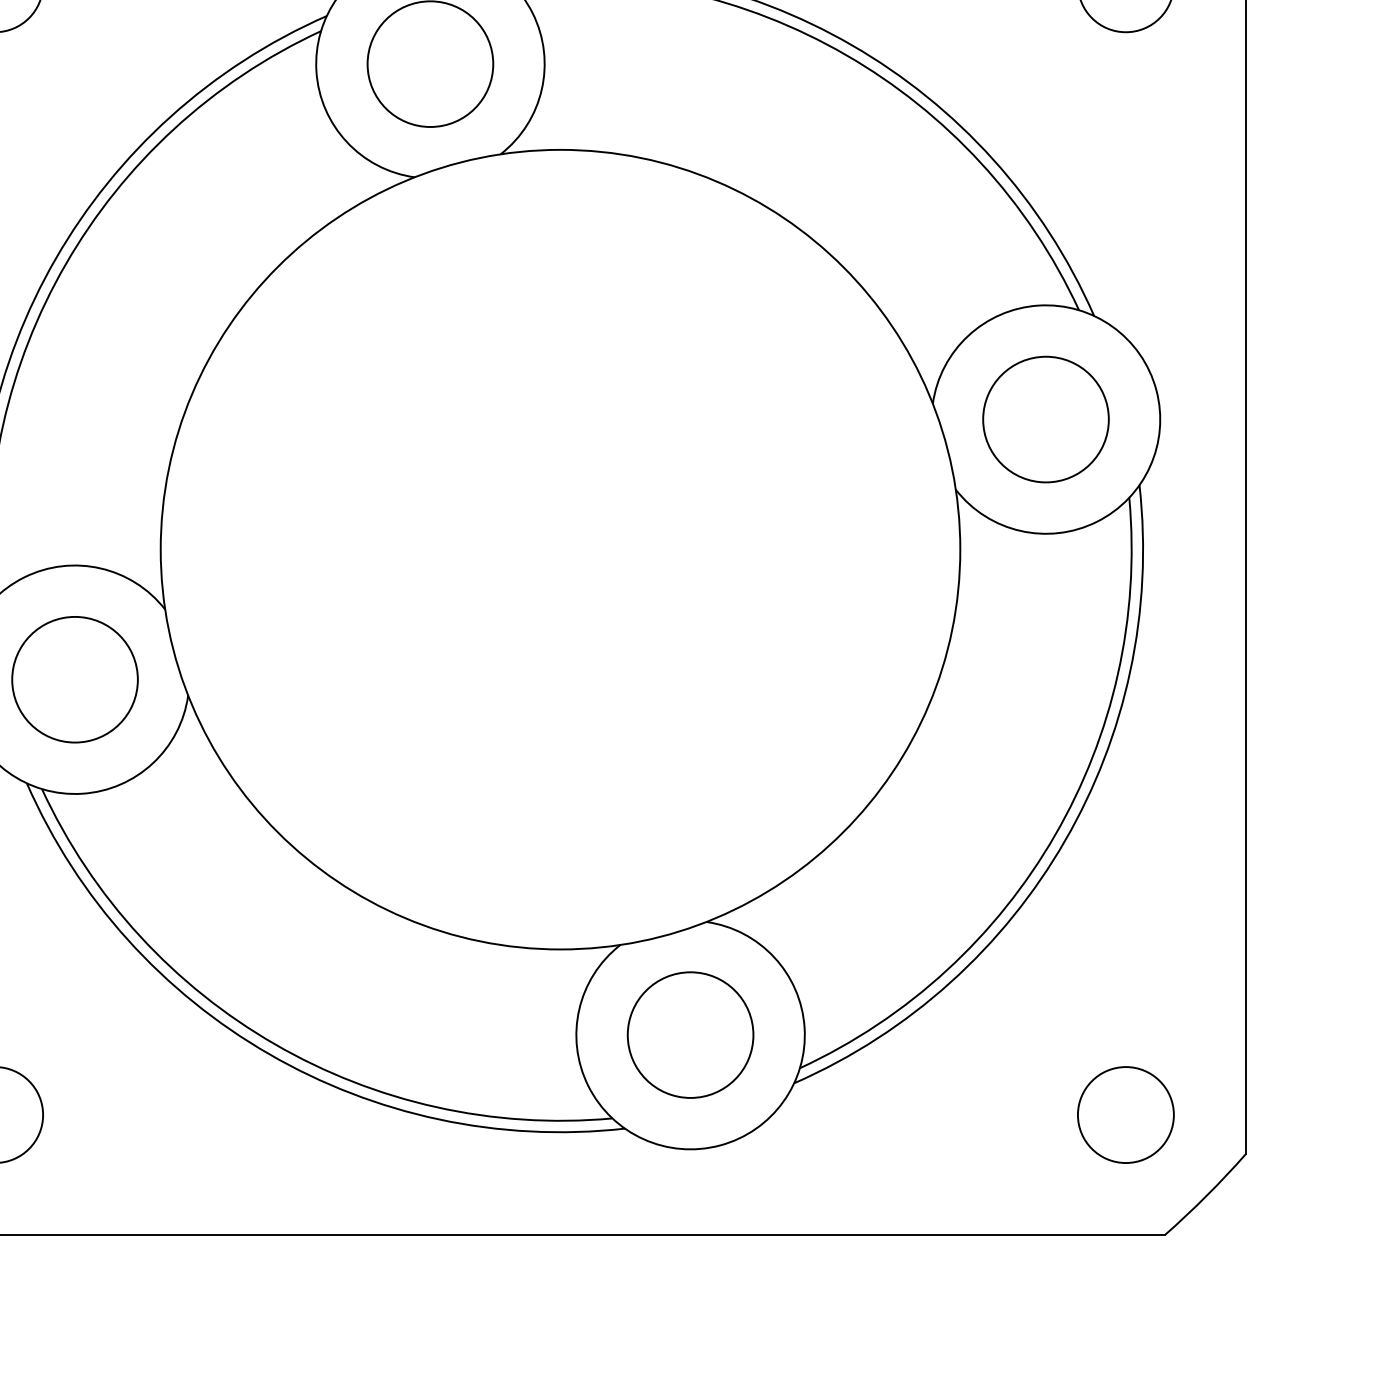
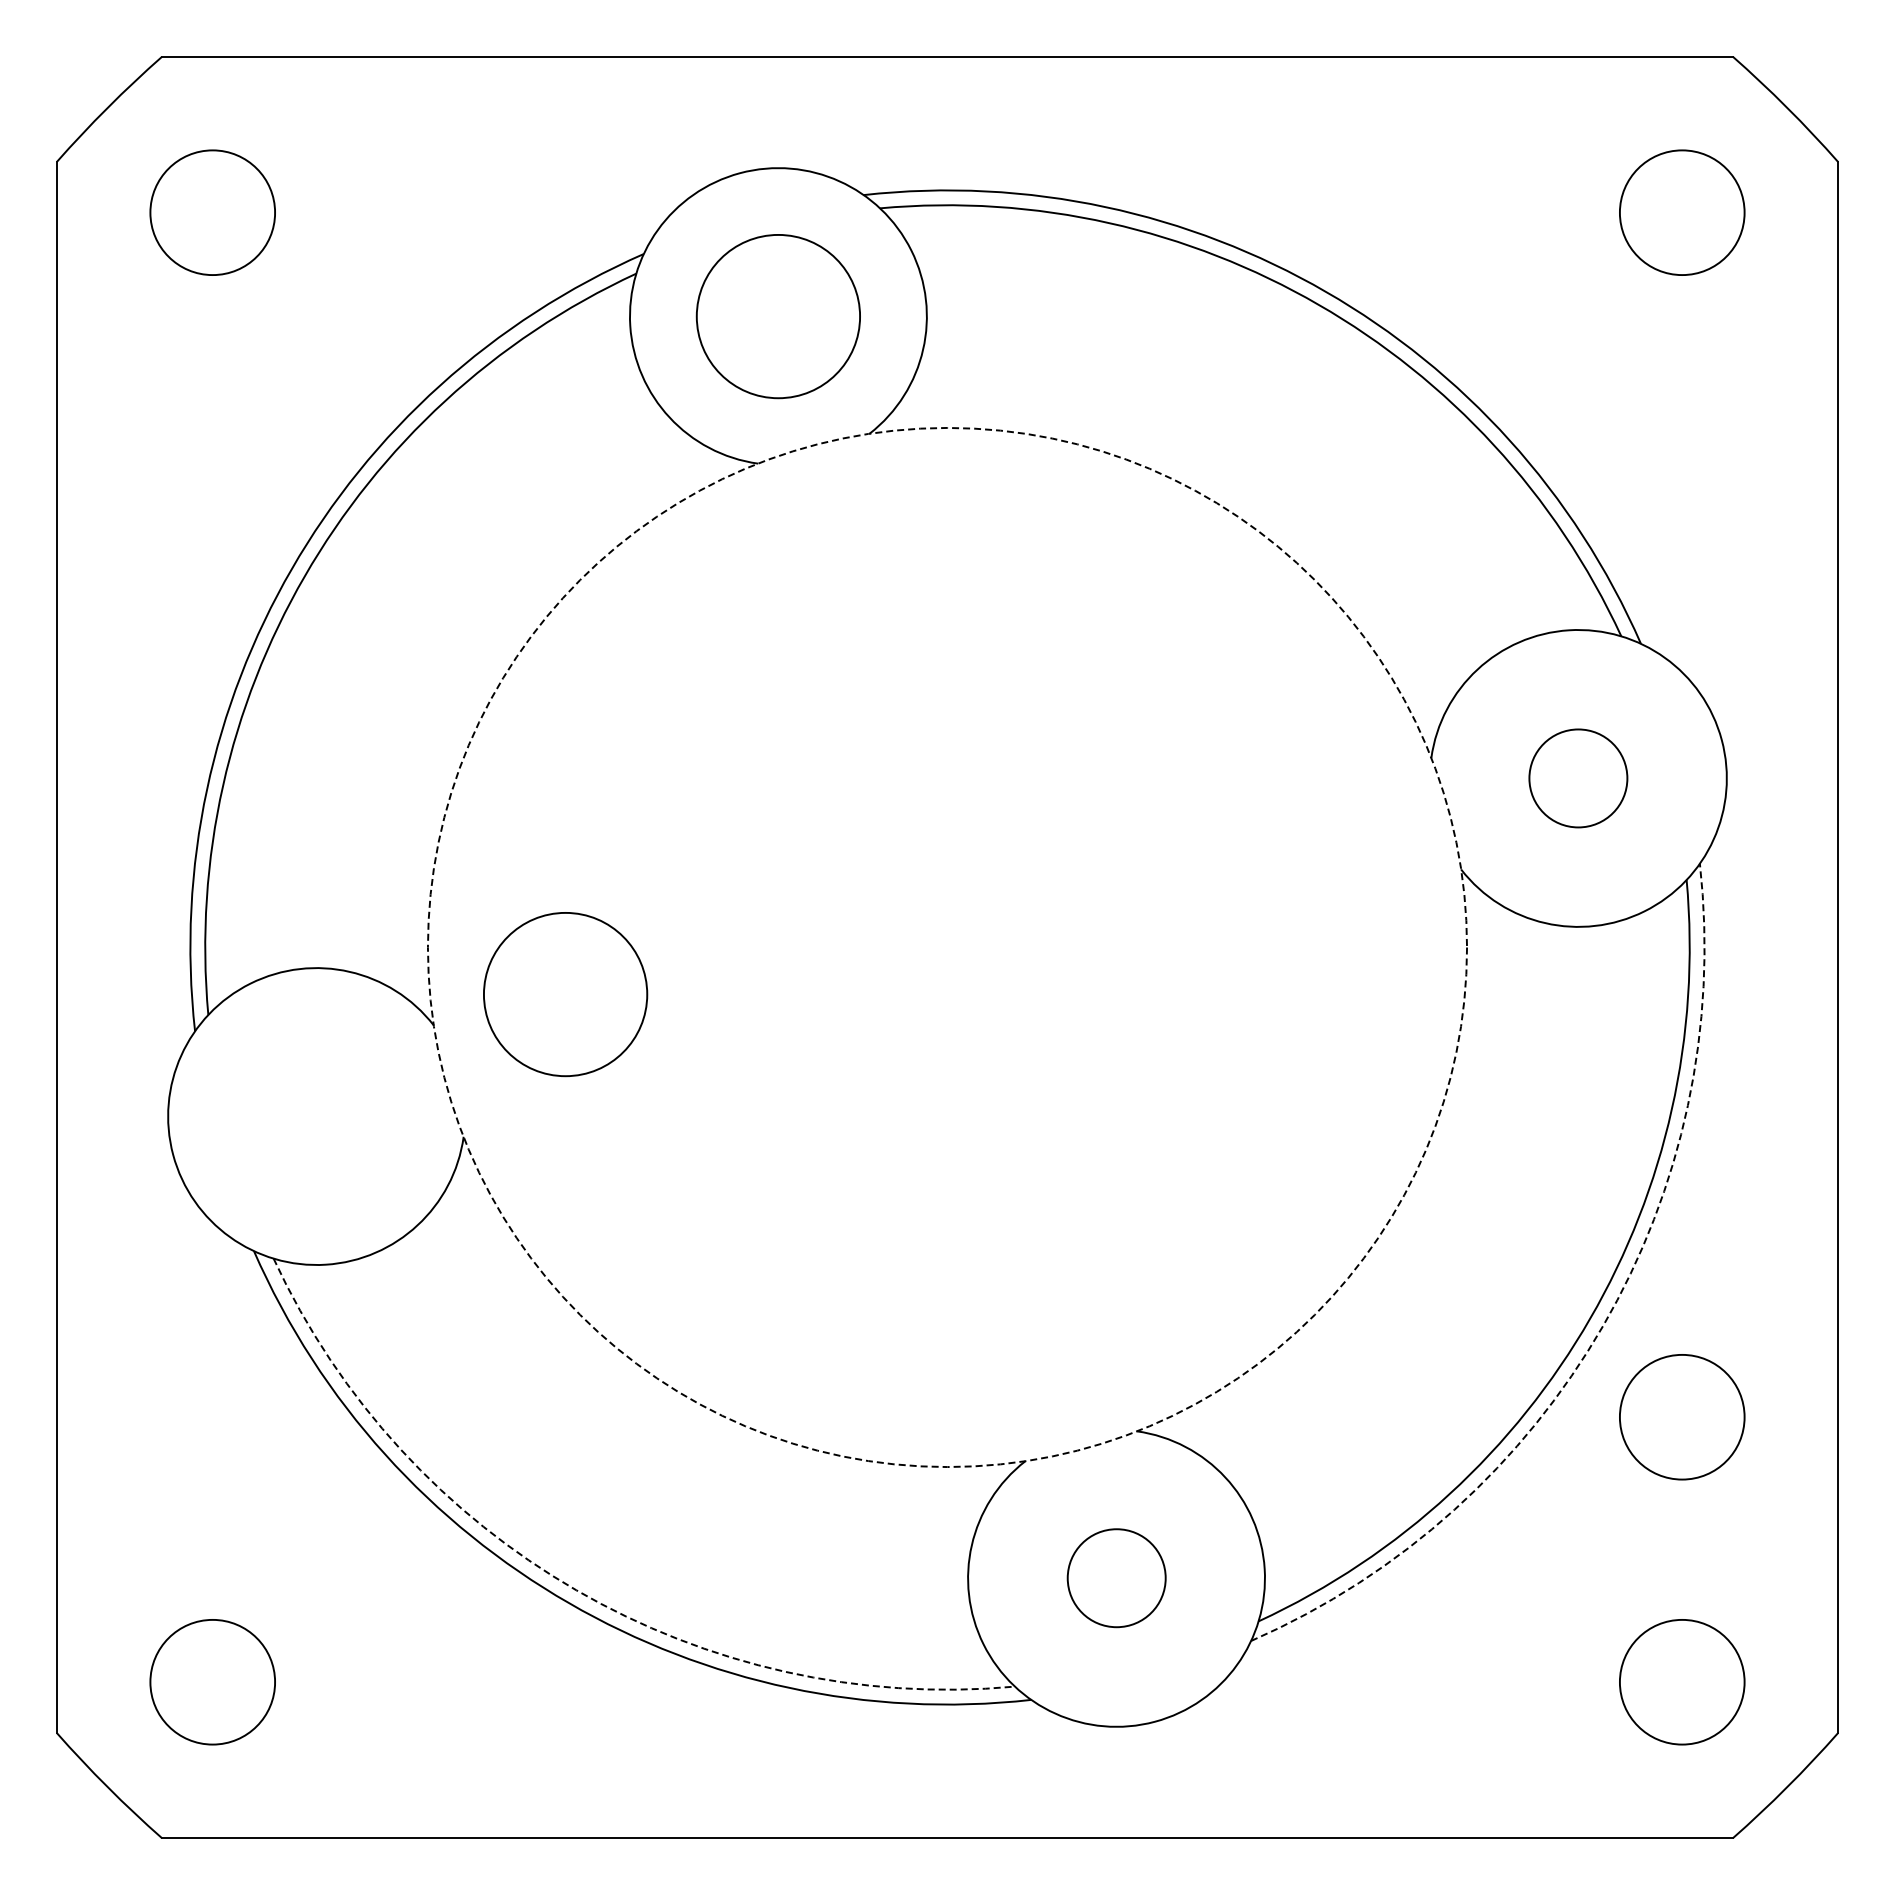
circle: (1046, 419) -> (1578, 778), size x0.6
circle: (560, 549) -> (947, 947), solid -> dashed
circle: (74, 679) -> (565, 994), moved
arc: (1065, 841) -> (1603, 1326), solid -> dashed
circle: (1126, 911) -> (1682, 1417), added
circle: (690, 1034) -> (1116, 1577), size x0.6
arc: (275, 1044) -> (576, 1590), solid -> dashed

